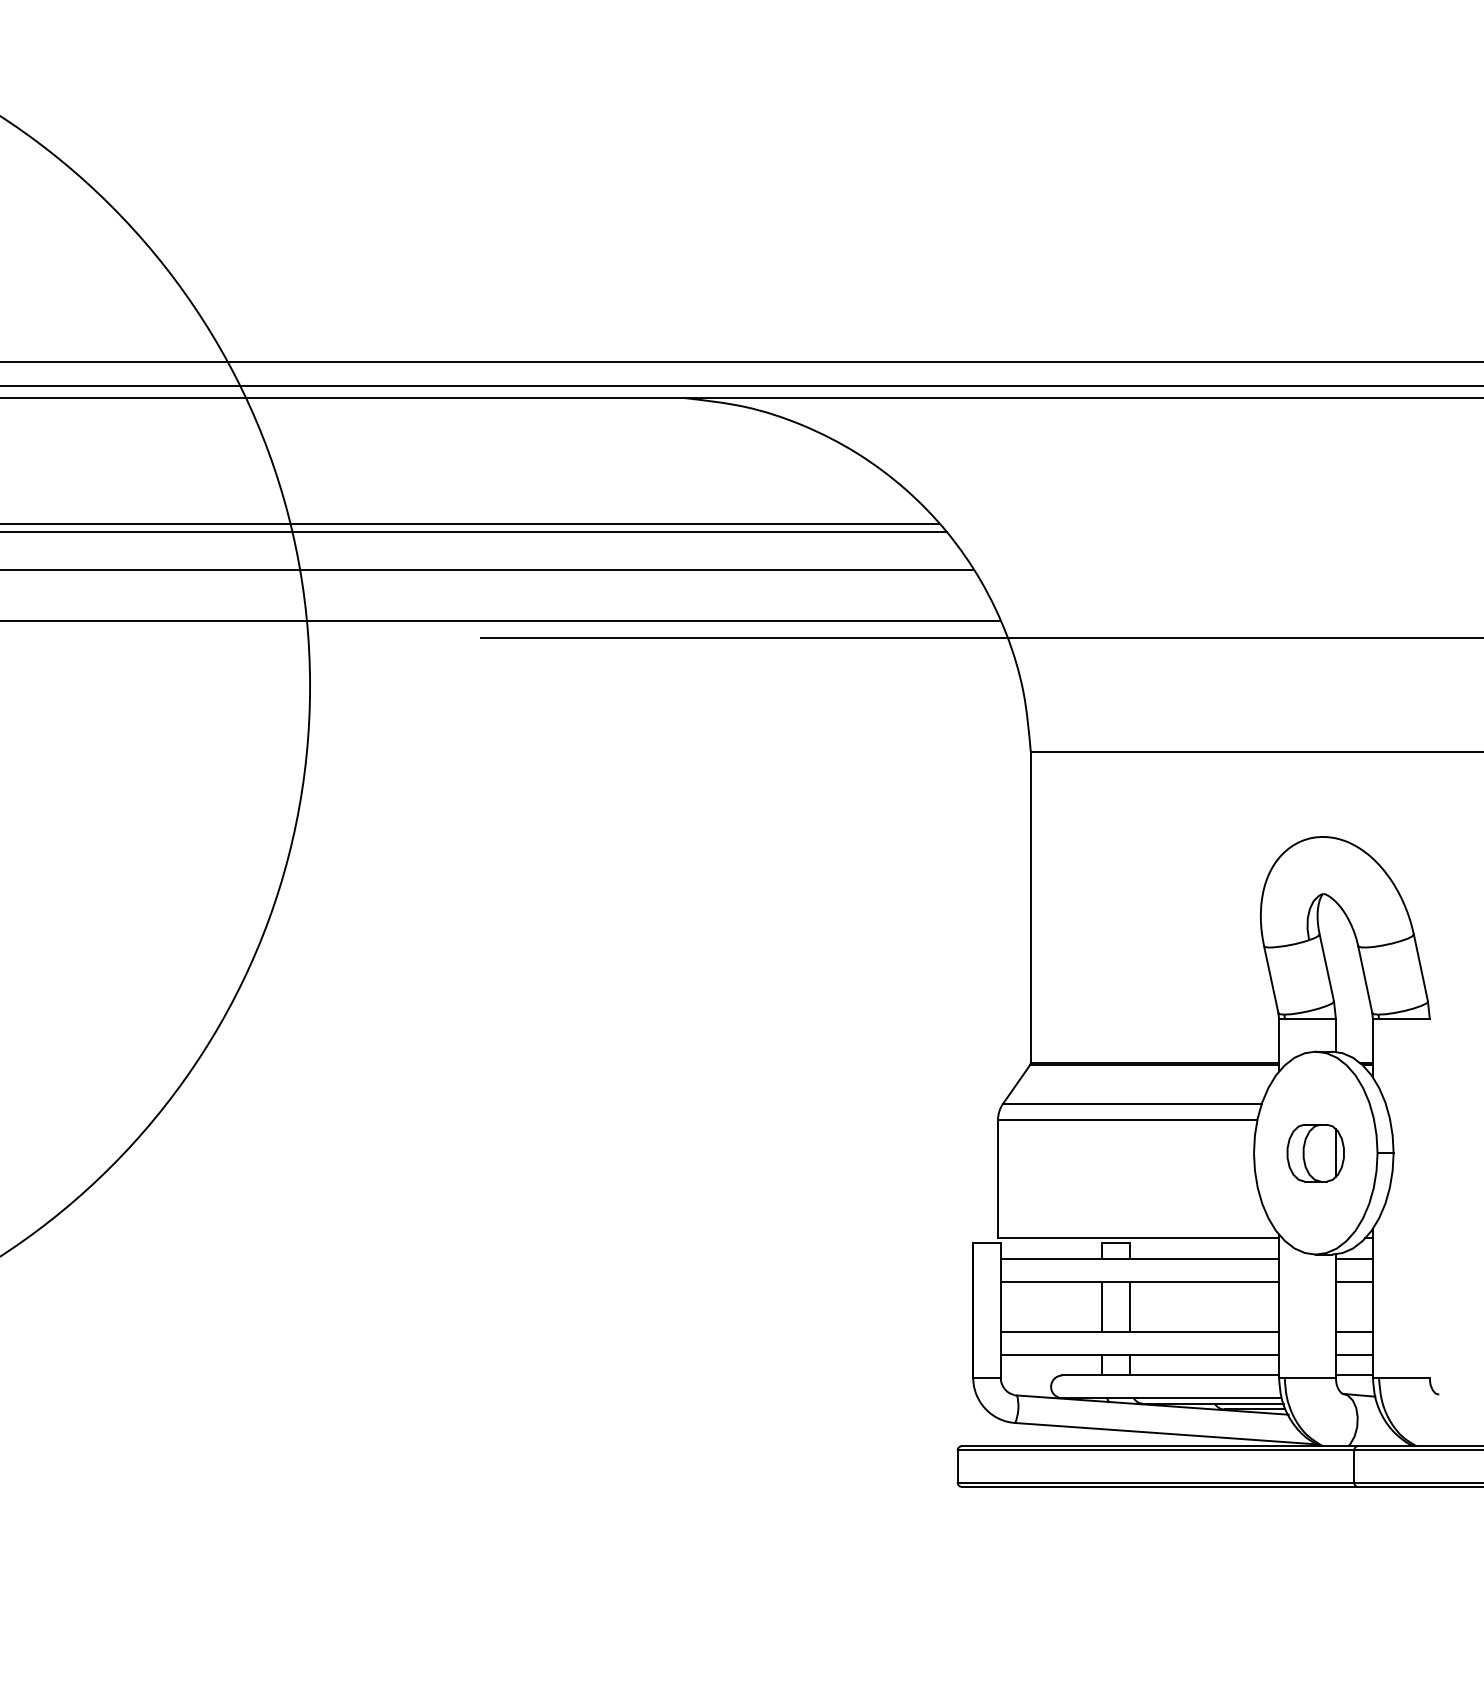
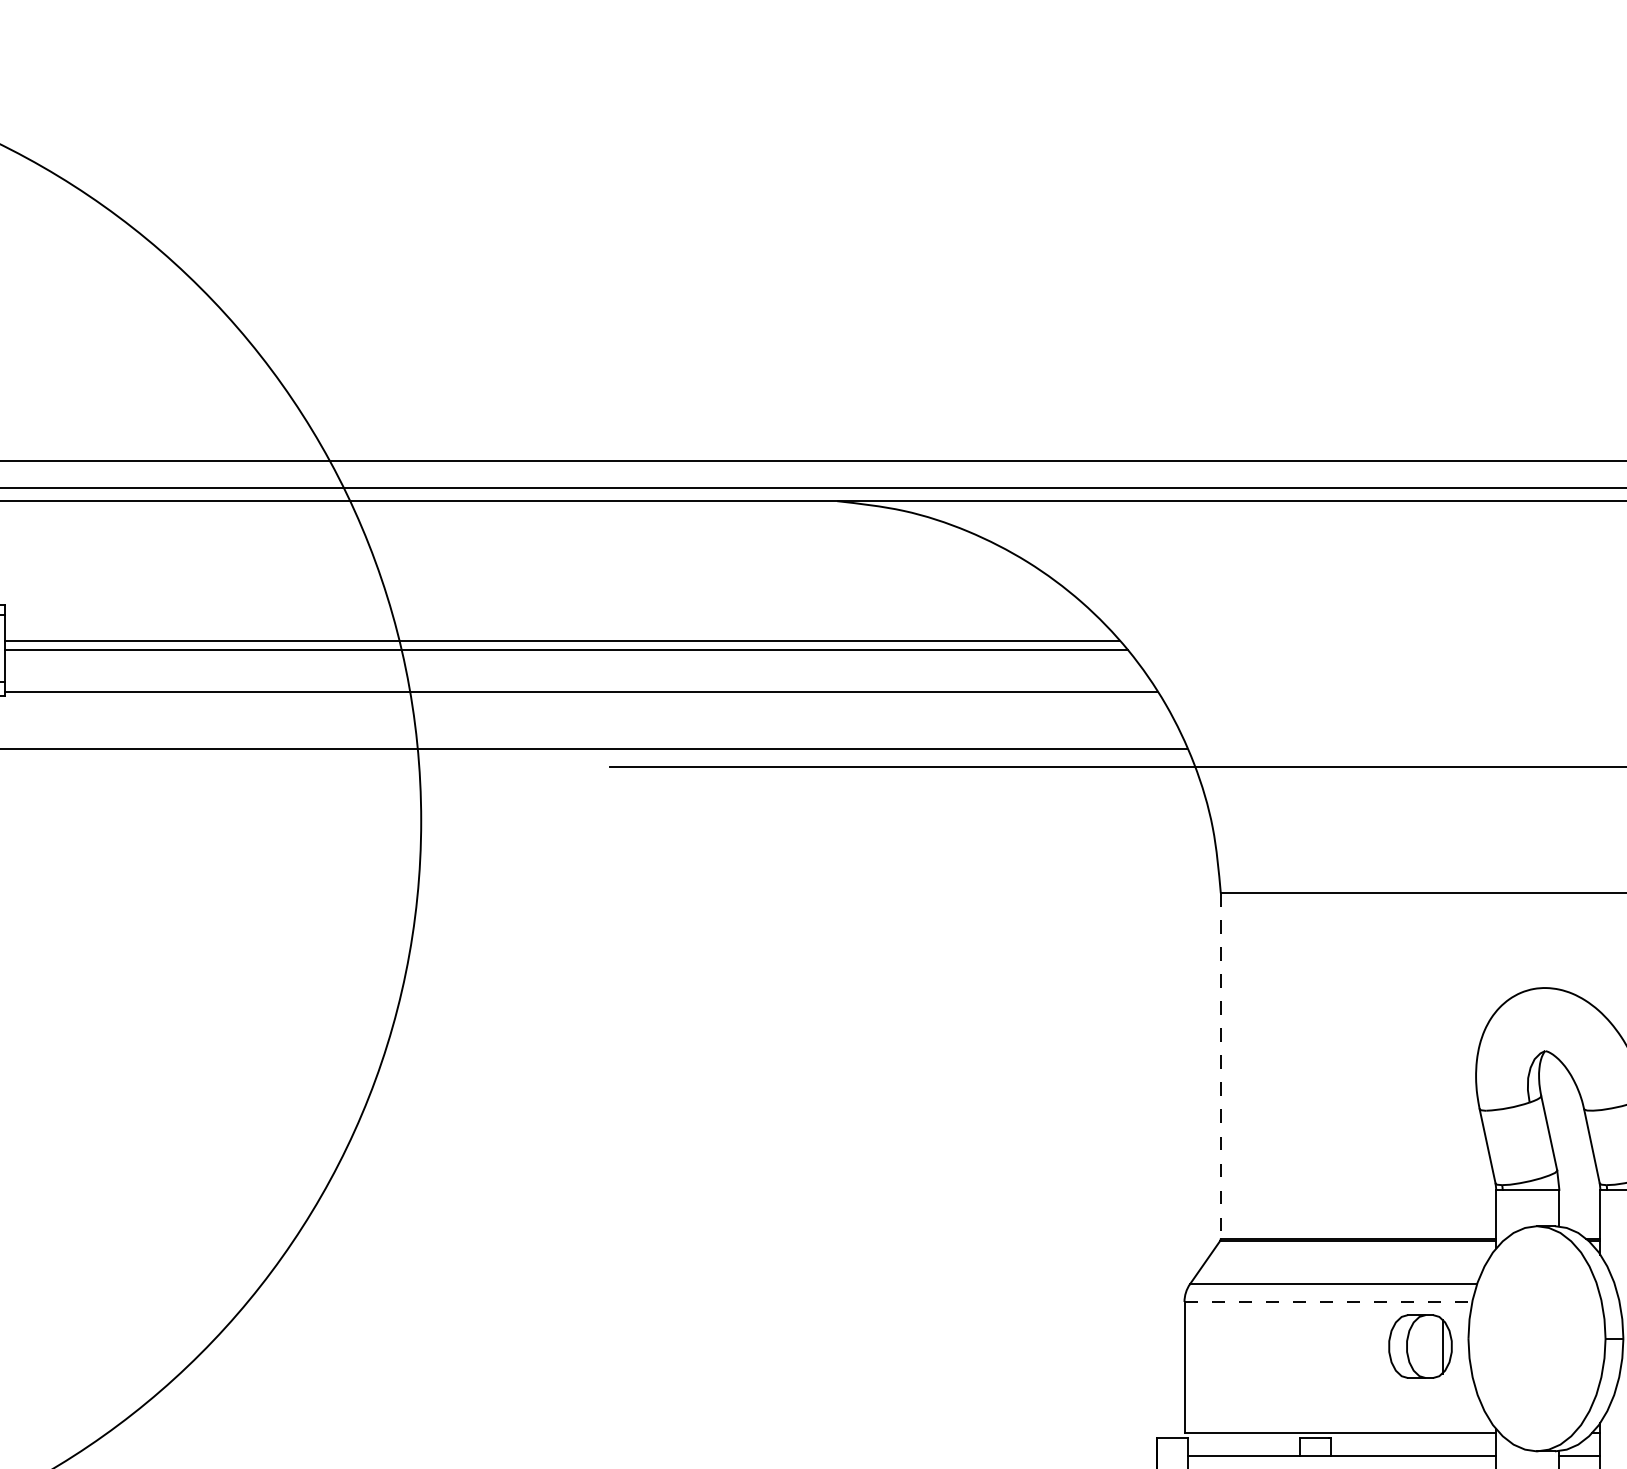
line: (1030, 907) -> (1220, 1066), solid -> dashed
line: (1127, 1119) -> (1328, 1301), solid -> dashed
part: (1315, 1153) -> (1420, 1346), moved

